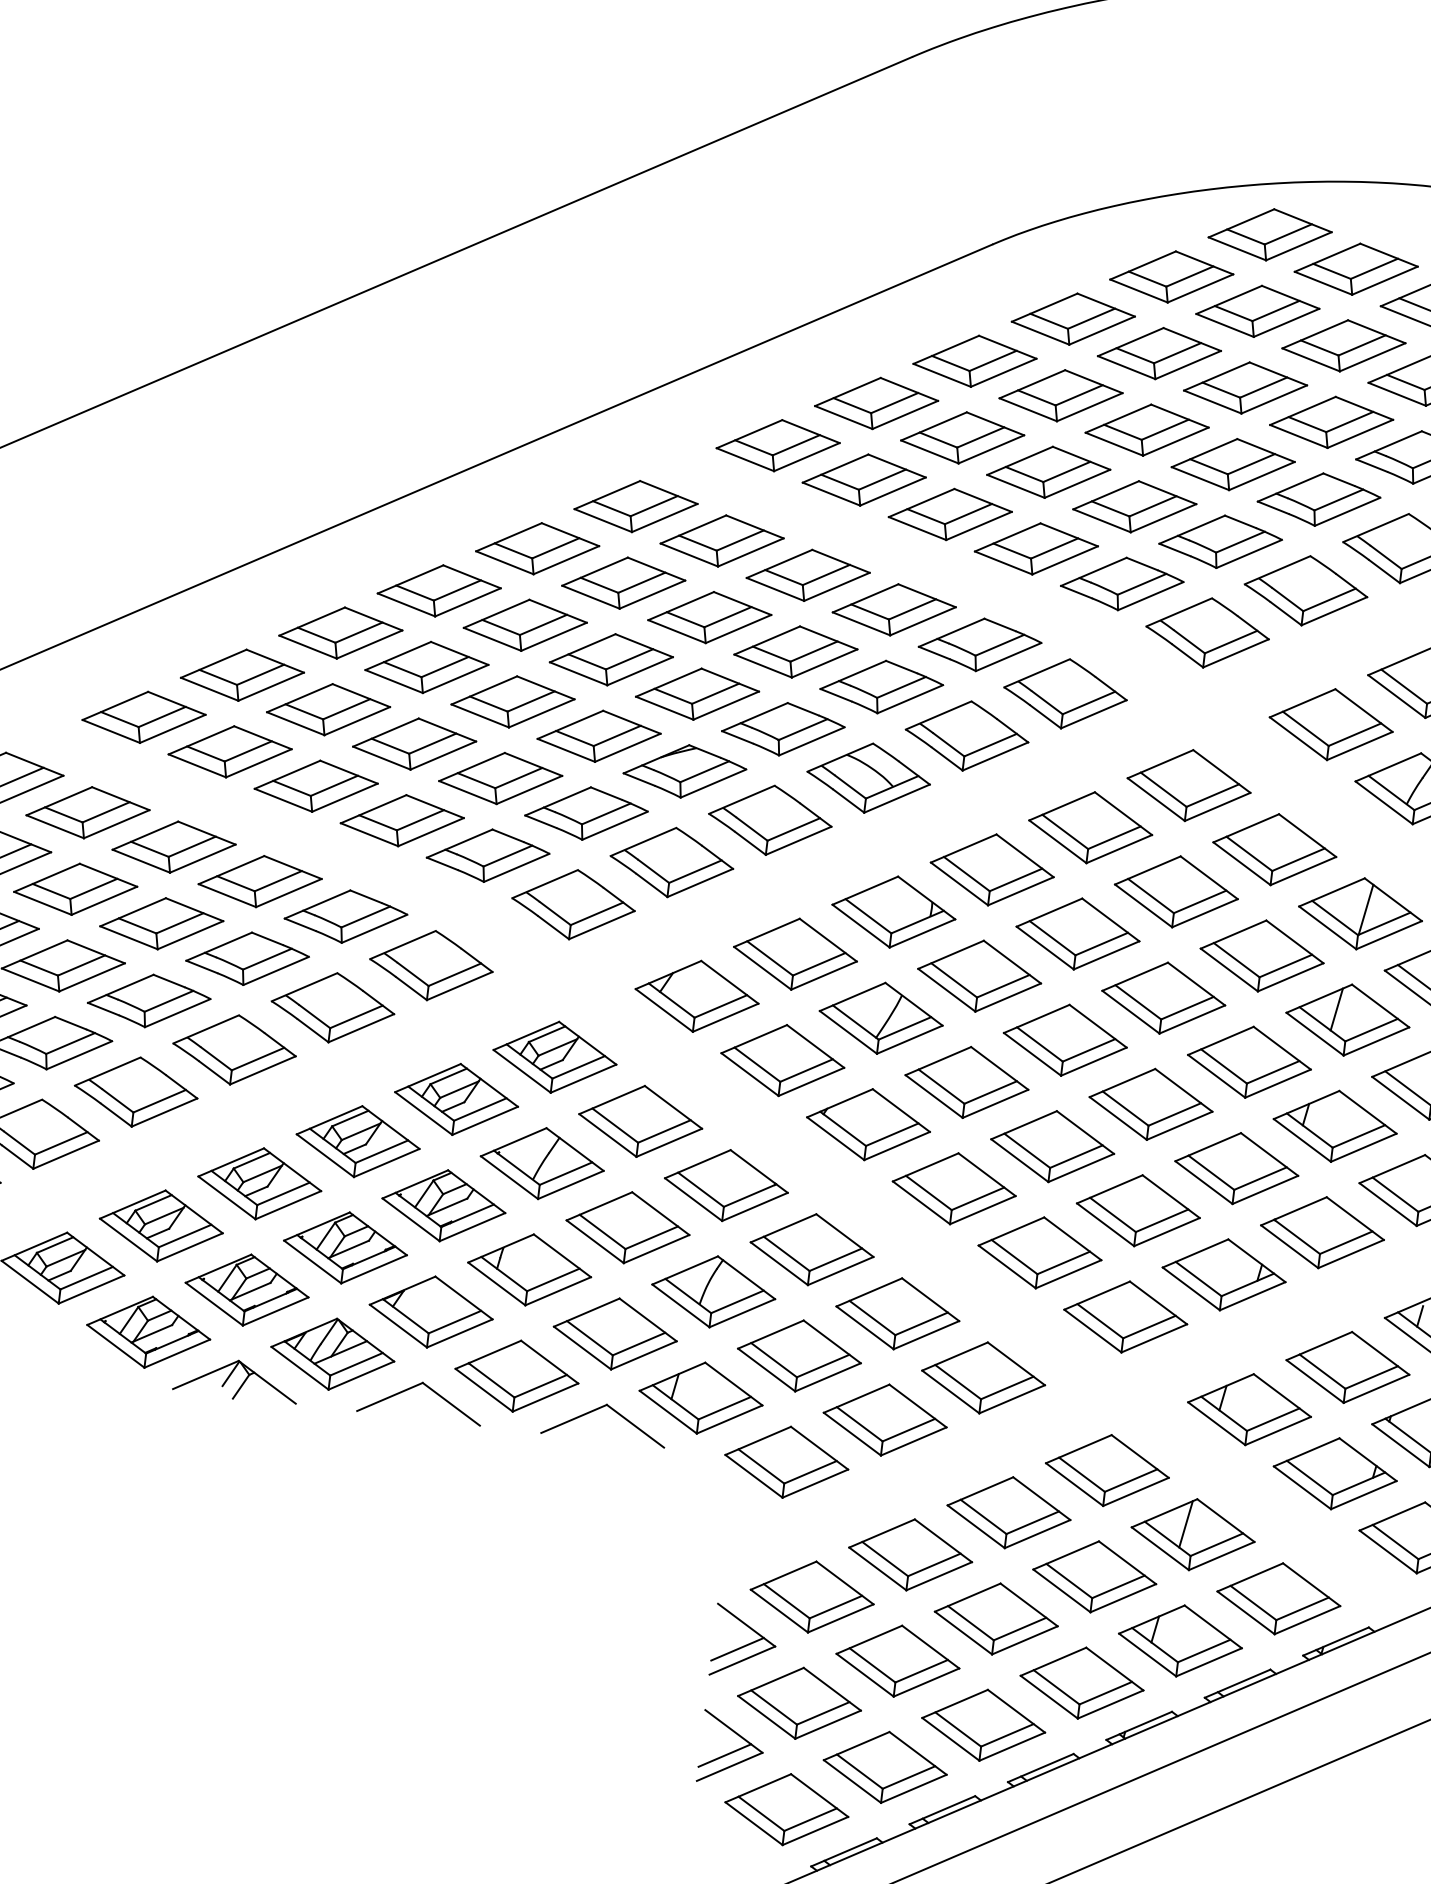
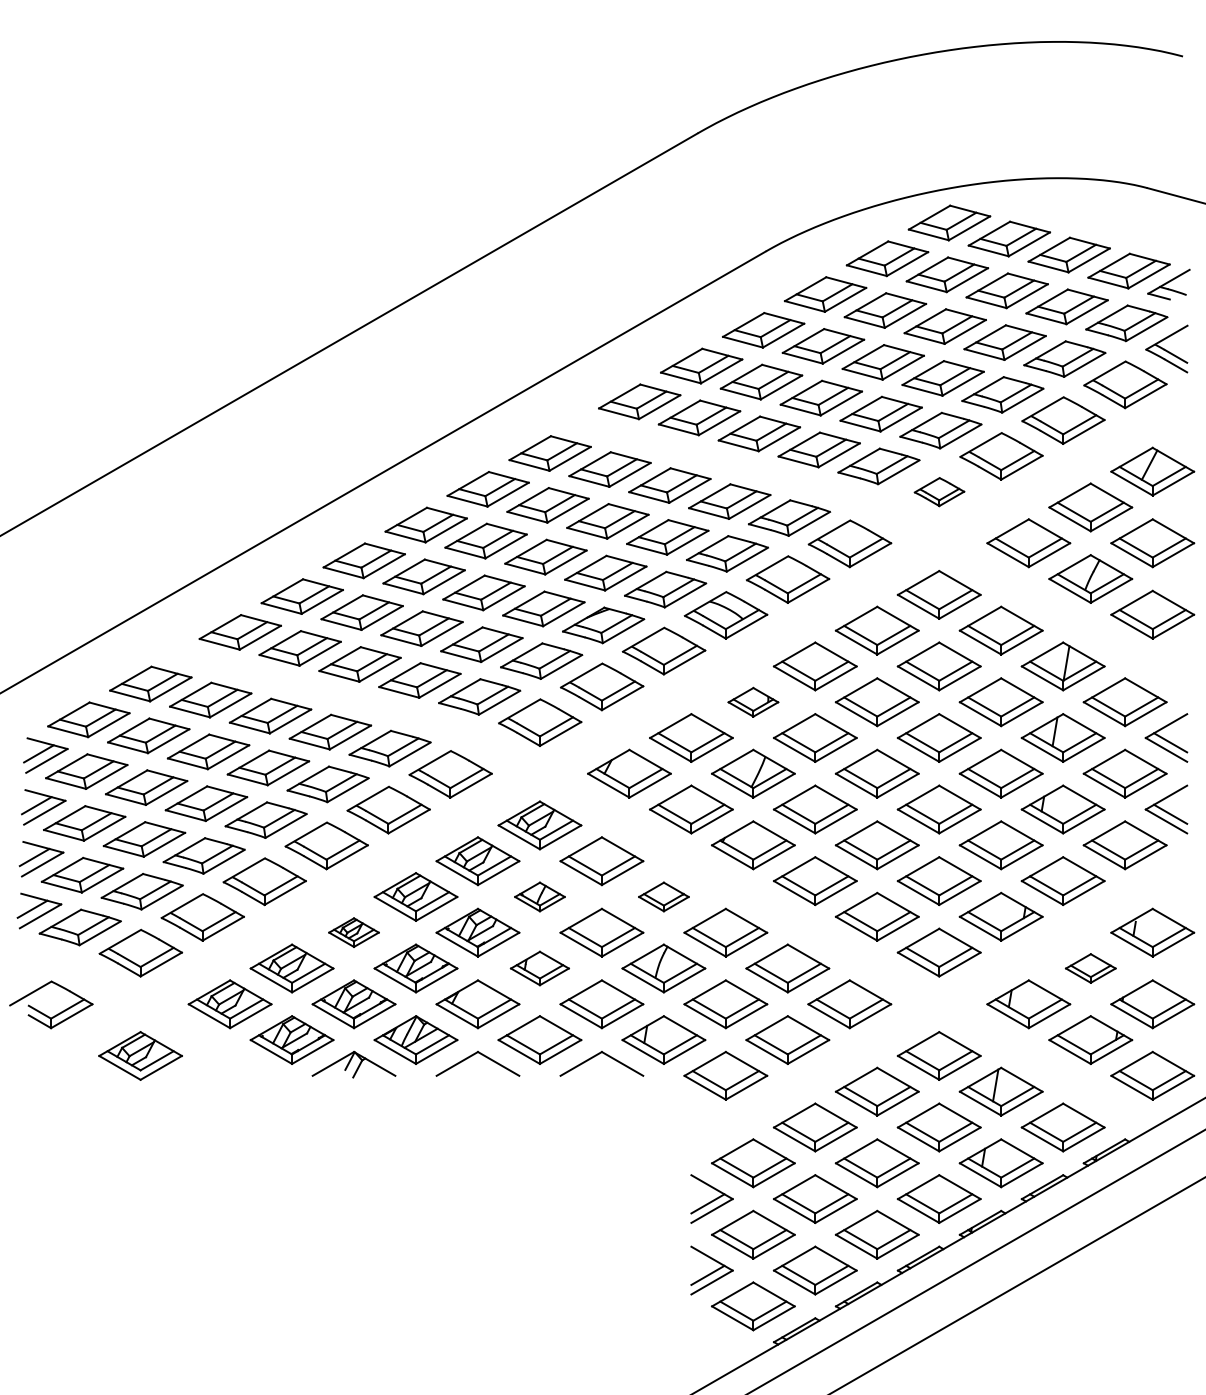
part: (1207, 631) -> (939, 491), size x0.6
part: (894, 912) -> (753, 702), size x0.6
part: (541, 1162) -> (539, 896), size x0.6
part: (259, 1183) -> (353, 932), size x0.6
part: (725, 1184) -> (663, 896), size x0.6
part: (528, 1269) -> (539, 968), size x0.7
part: (1347, 1367) -> (1090, 968), size x0.6

